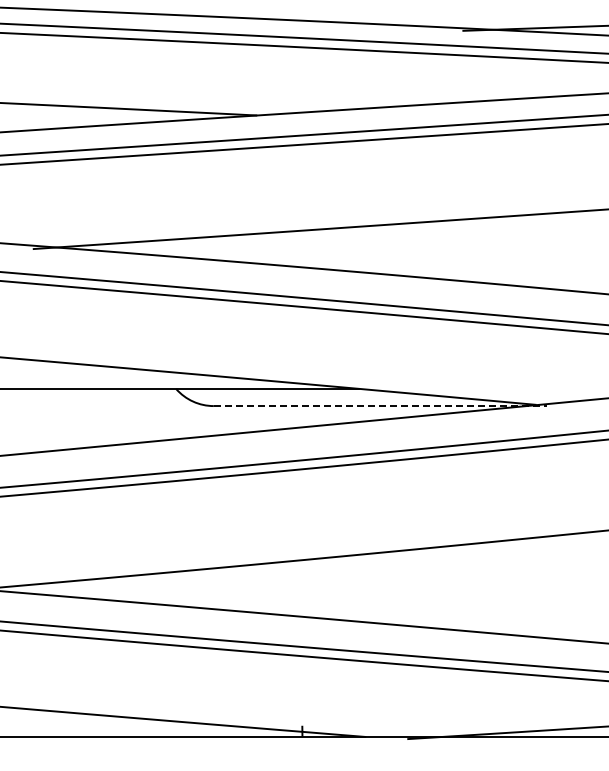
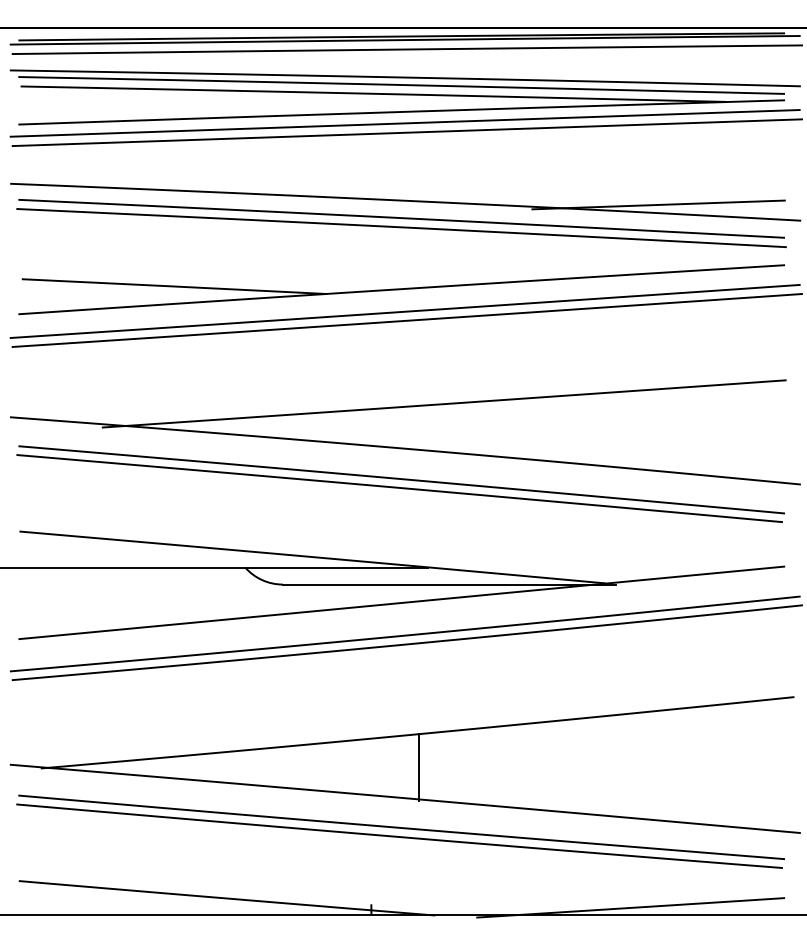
line: (380, 406) -> (449, 584), dashed -> solid
line: (350, 589) -> (419, 767), added

